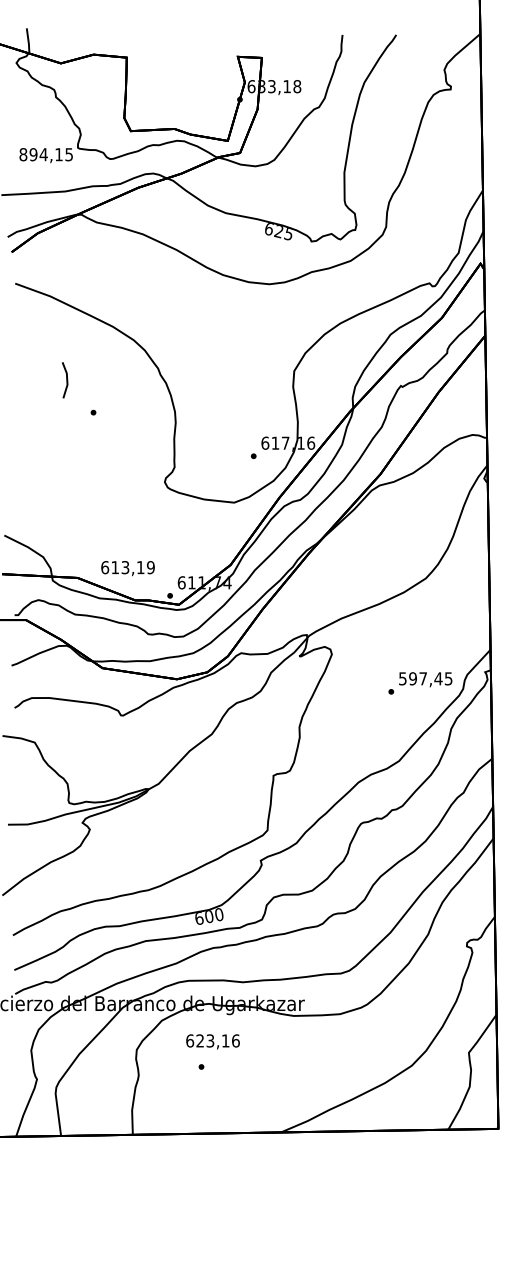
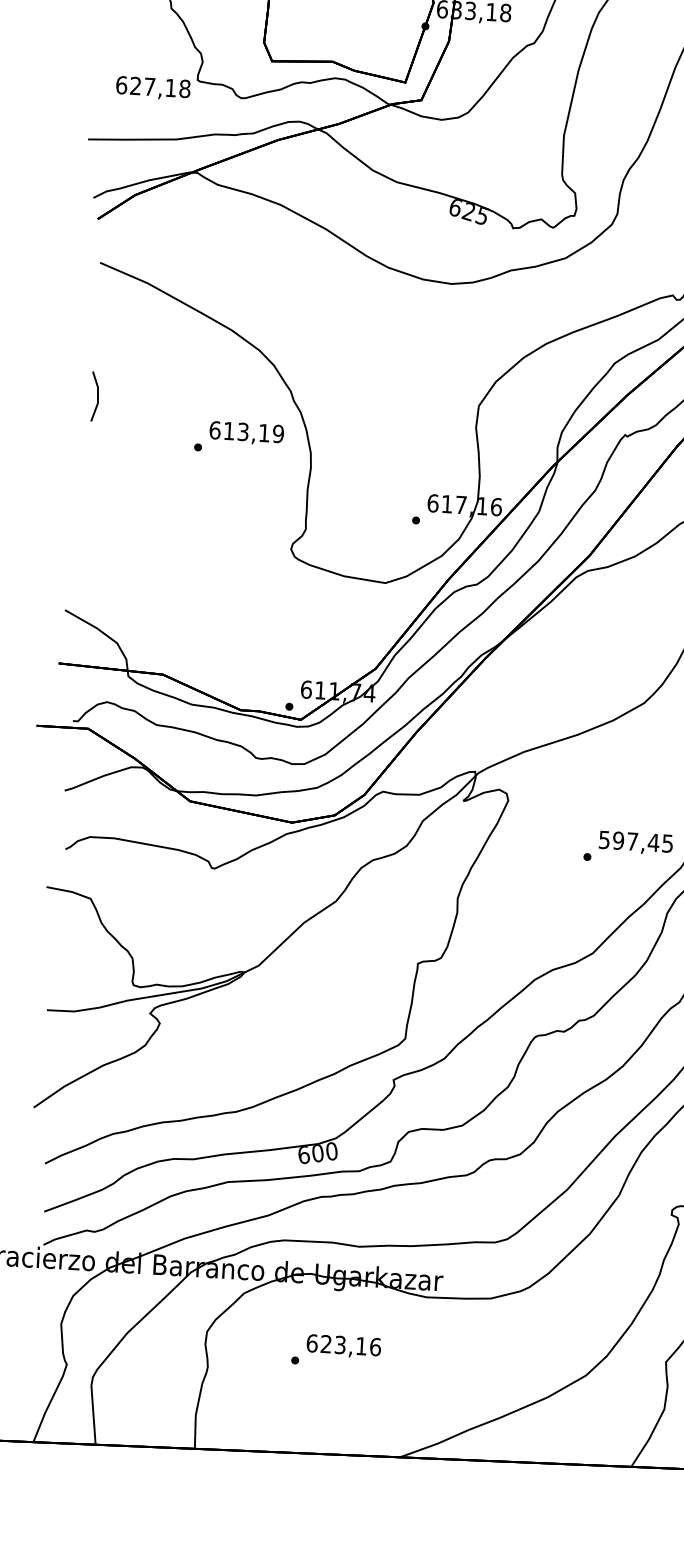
text: (46, 154) -> (153, 86), 894,15 -> 627,18
line: (66, 380) -> (96, 396), moved
text: (127, 568) -> (246, 433), moved
text: (212, 1041) -> (343, 1345), moved

